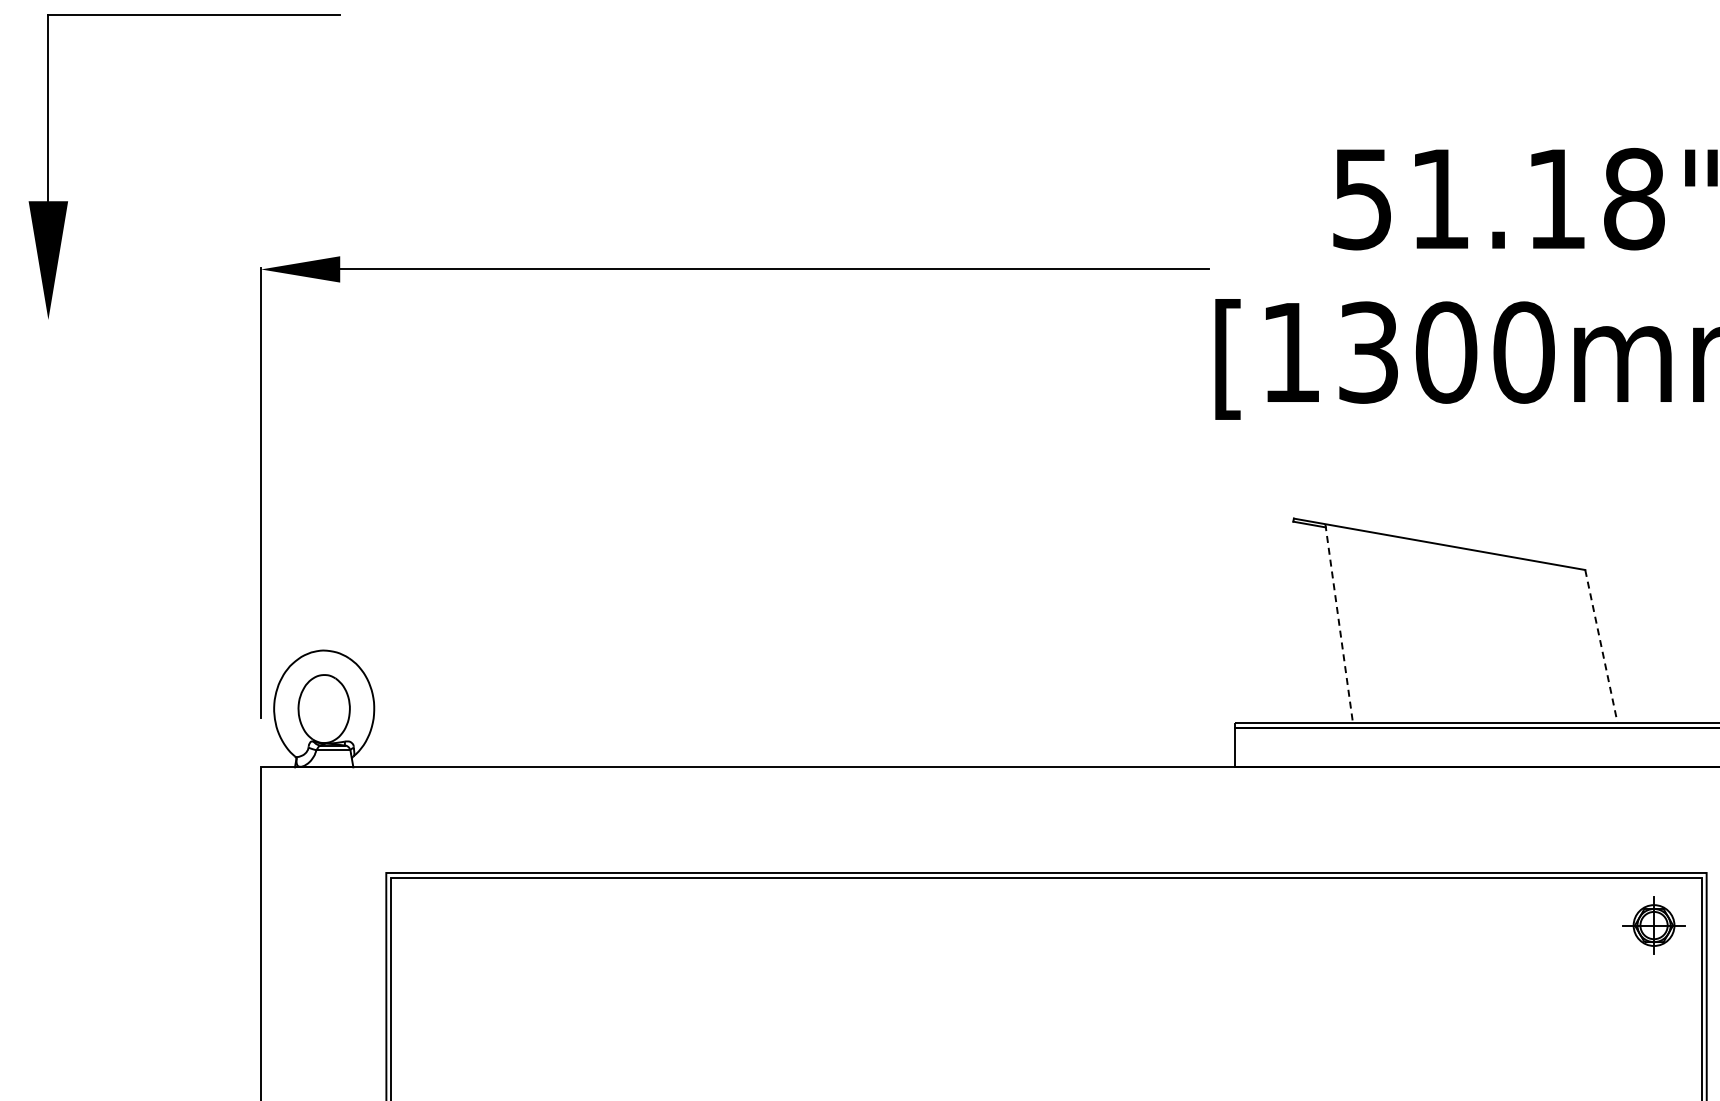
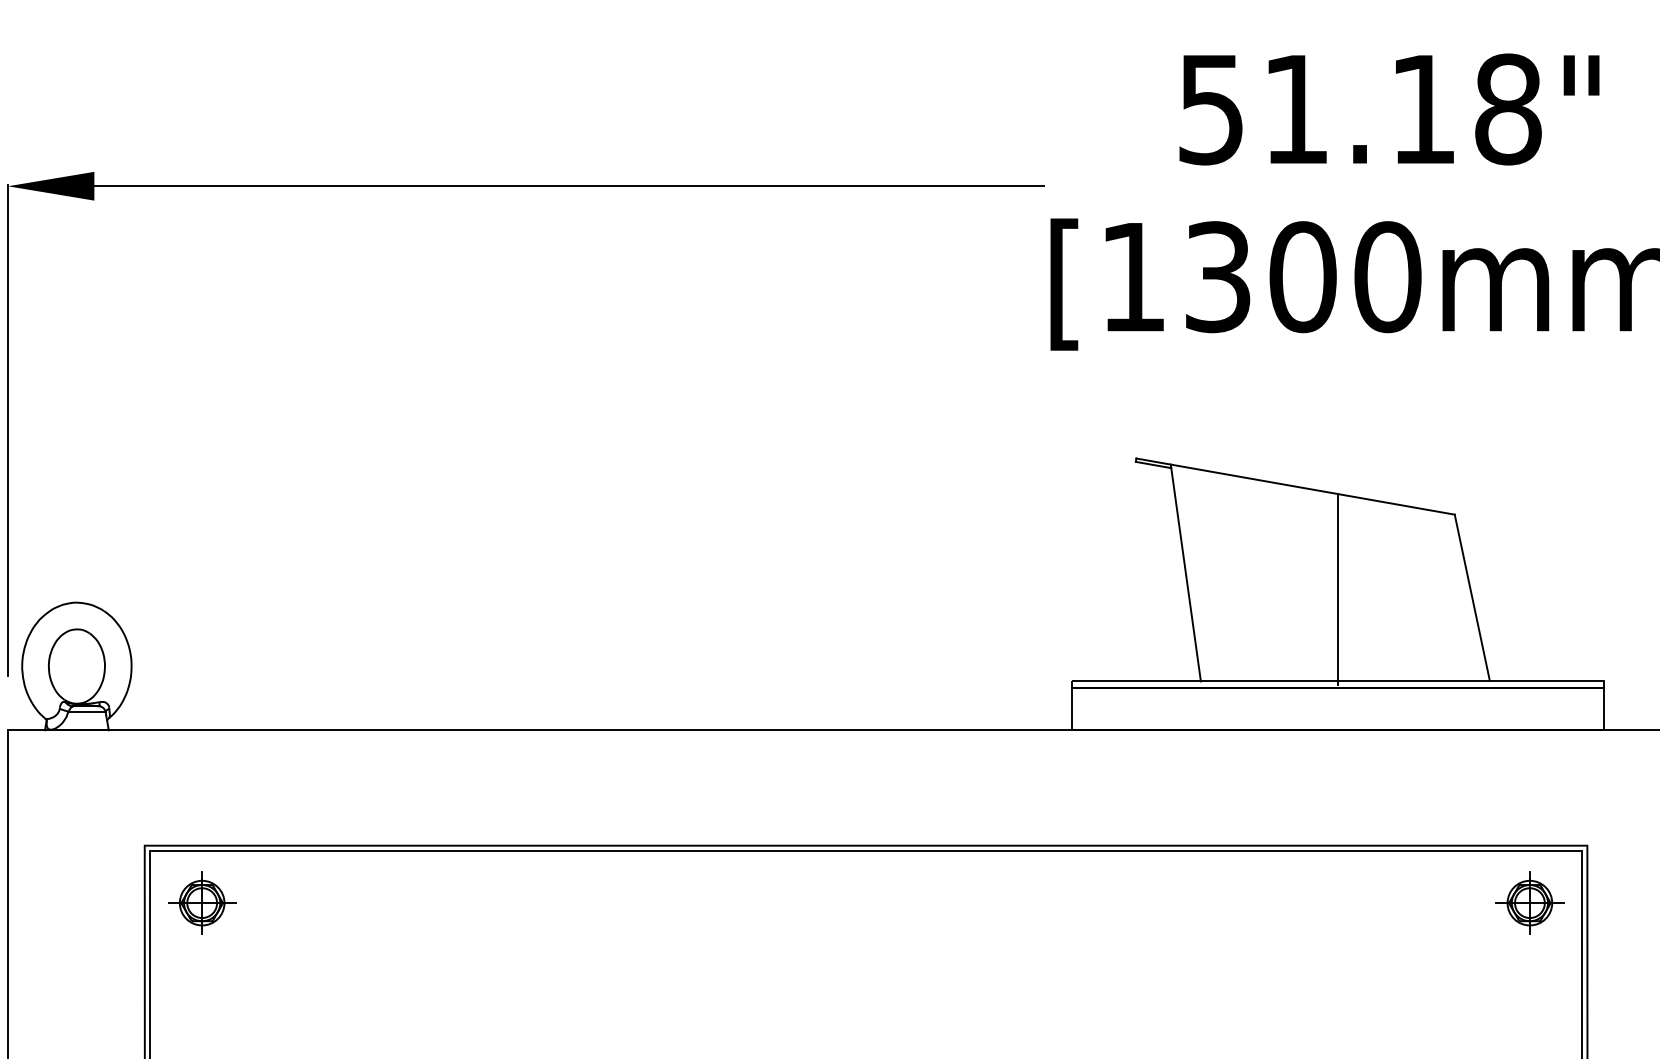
line: (1339, 623) -> (1186, 573), dashed -> solid
line: (1478, 638) -> (1338, 589), added
line: (1601, 646) -> (1472, 598), dashed -> solid
part: (438, 925) -> (201, 903), added

